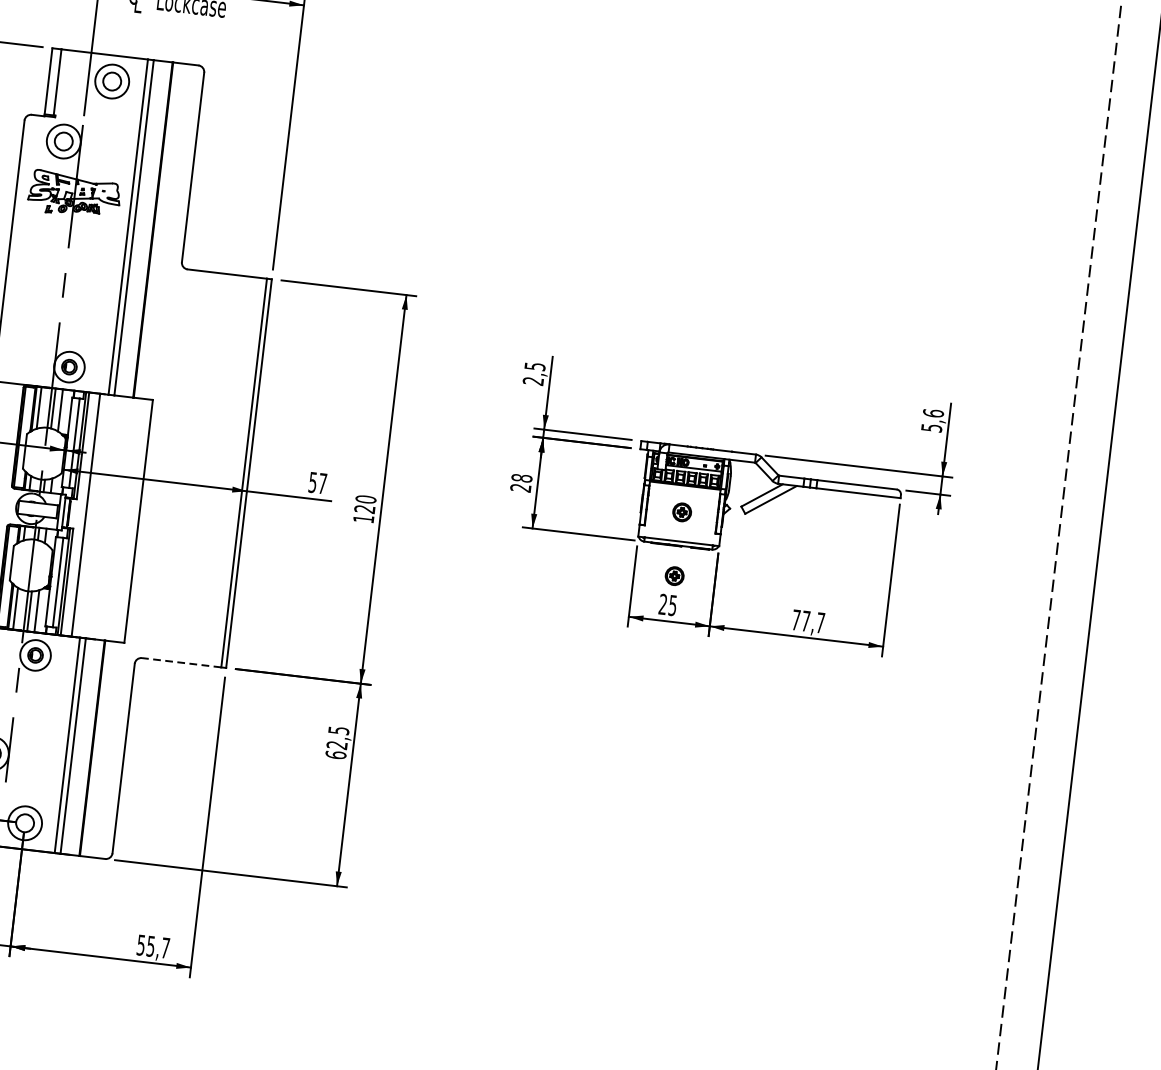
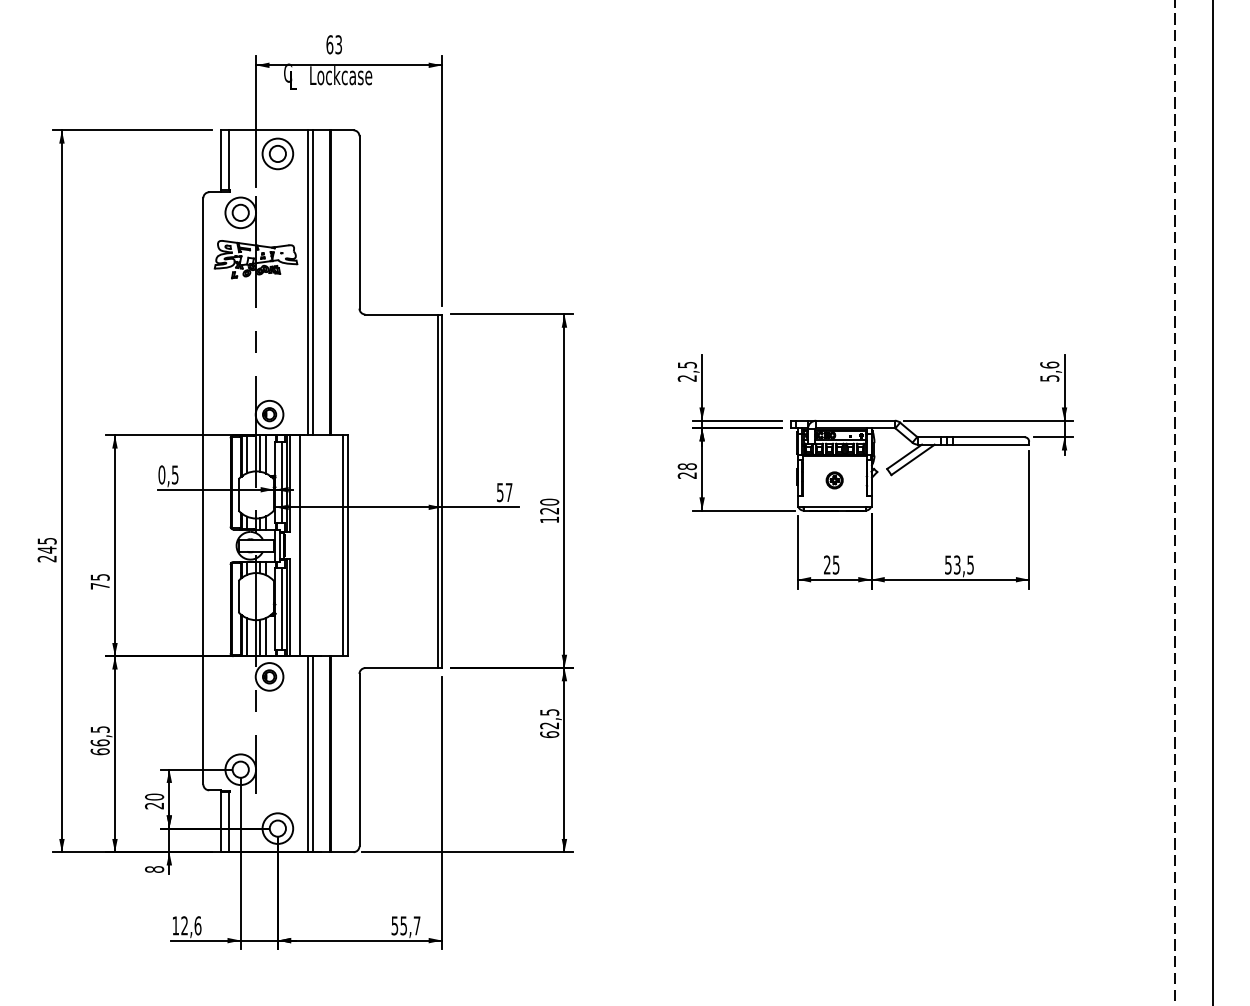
line: (133, 520) -> (343, 545), added
part: (674, 576) -> (834, 538), removed
text: (808, 620) -> (959, 564), 77,7 -> 53,5
line: (180, 663) -> (400, 668), dashed -> solid

